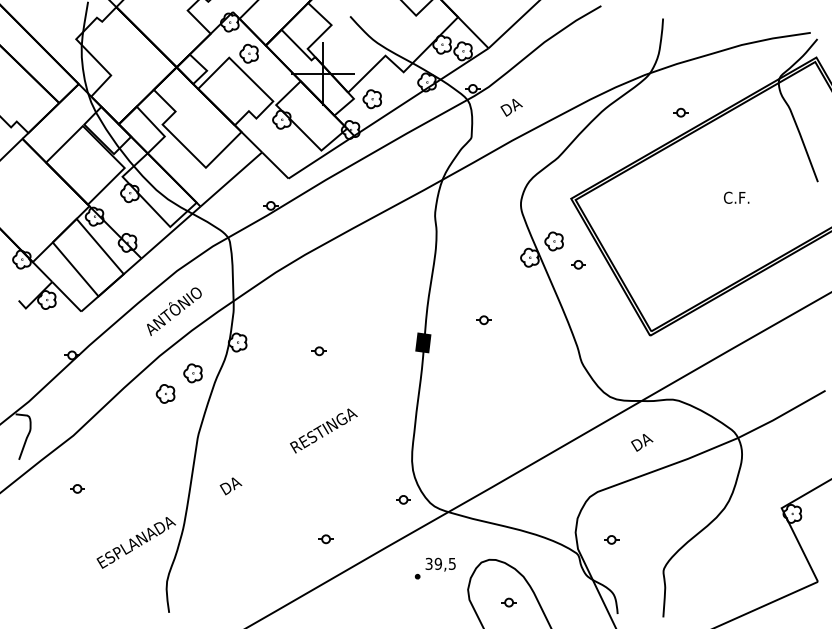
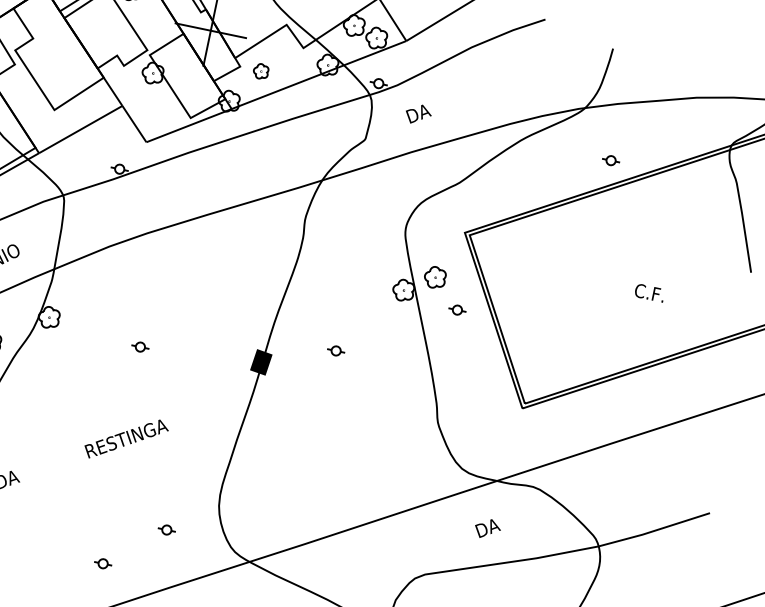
part: (371, 99) -> (260, 71), size x0.7
text: (736, 197) -> (649, 292), moved
part: (403, 499) -> (166, 529), moved

